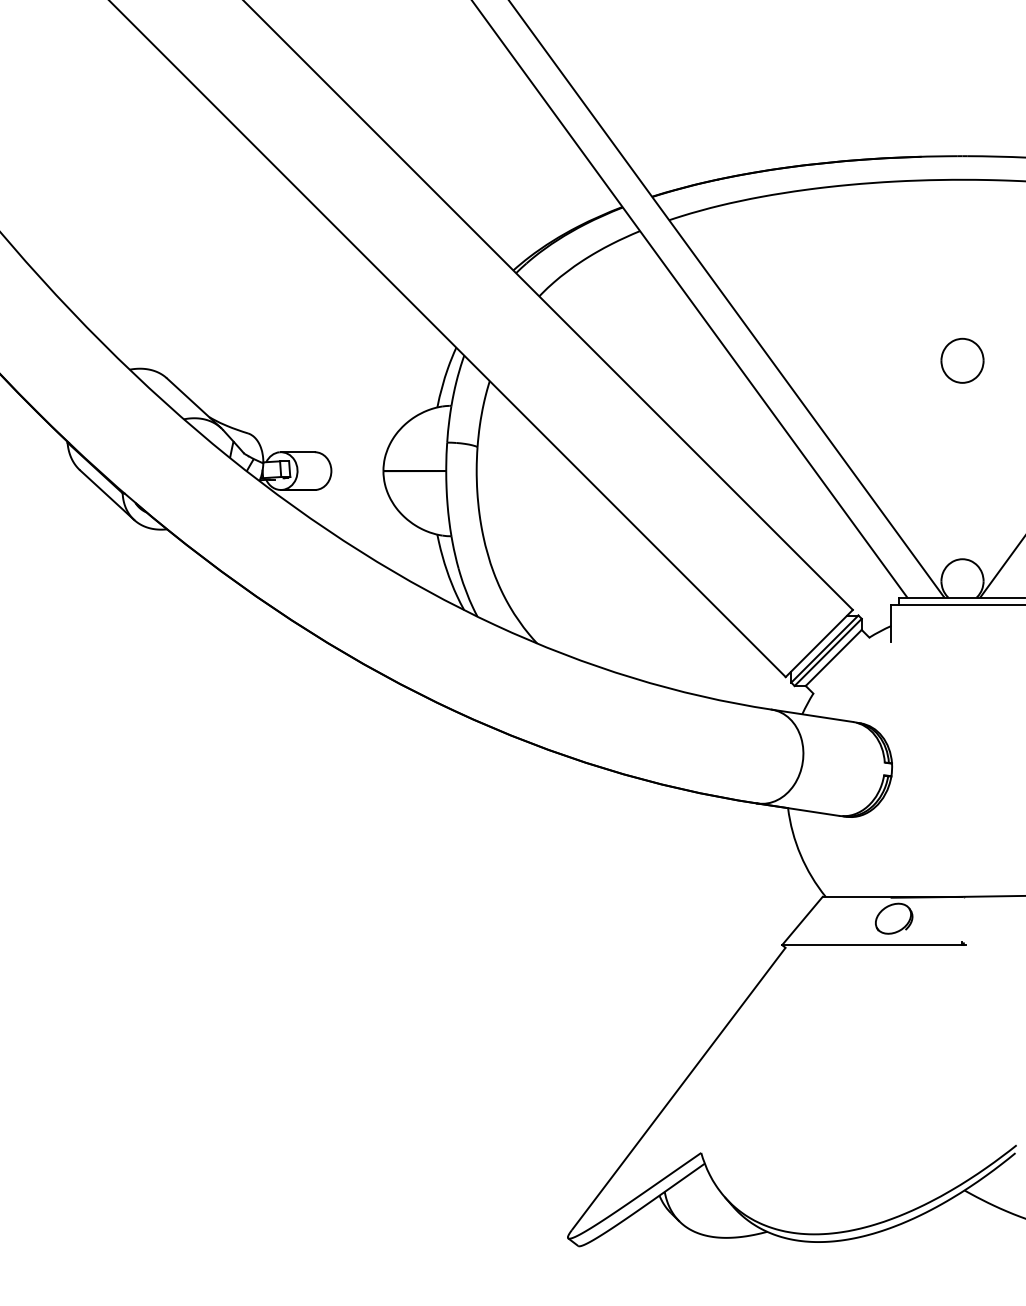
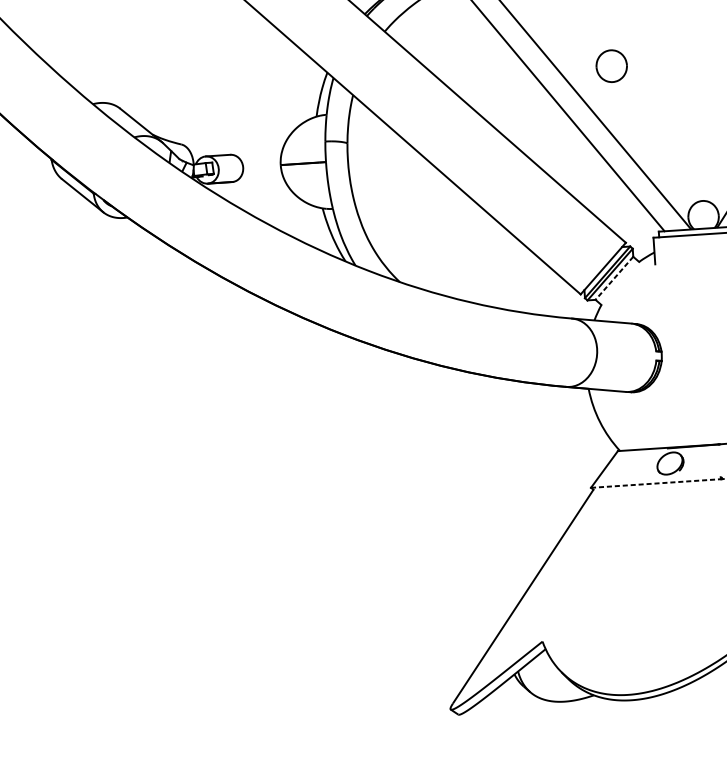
part: (962, 360) -> (611, 65), moved
line: (833, 657) -> (614, 278), solid -> dashed
line: (872, 945) -> (656, 483), solid -> dashed

